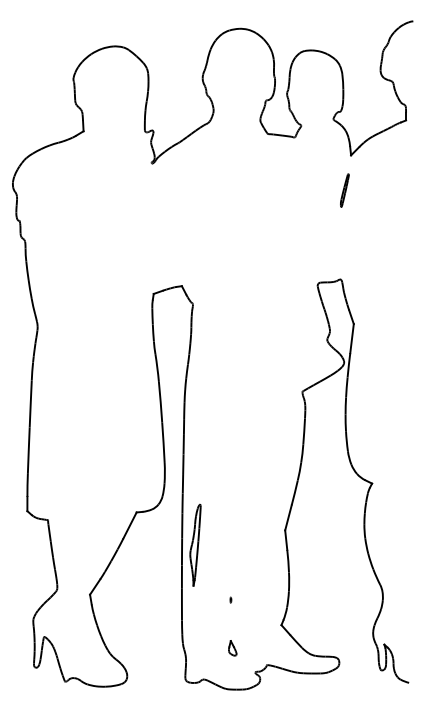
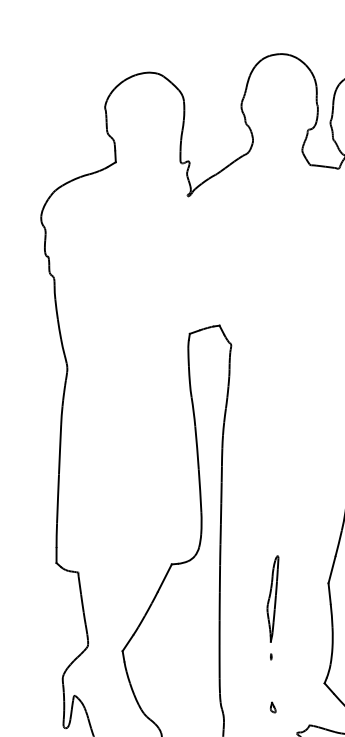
part: (195, 544) -> (272, 598), moved
part: (232, 647) -> (272, 706), size x0.62

